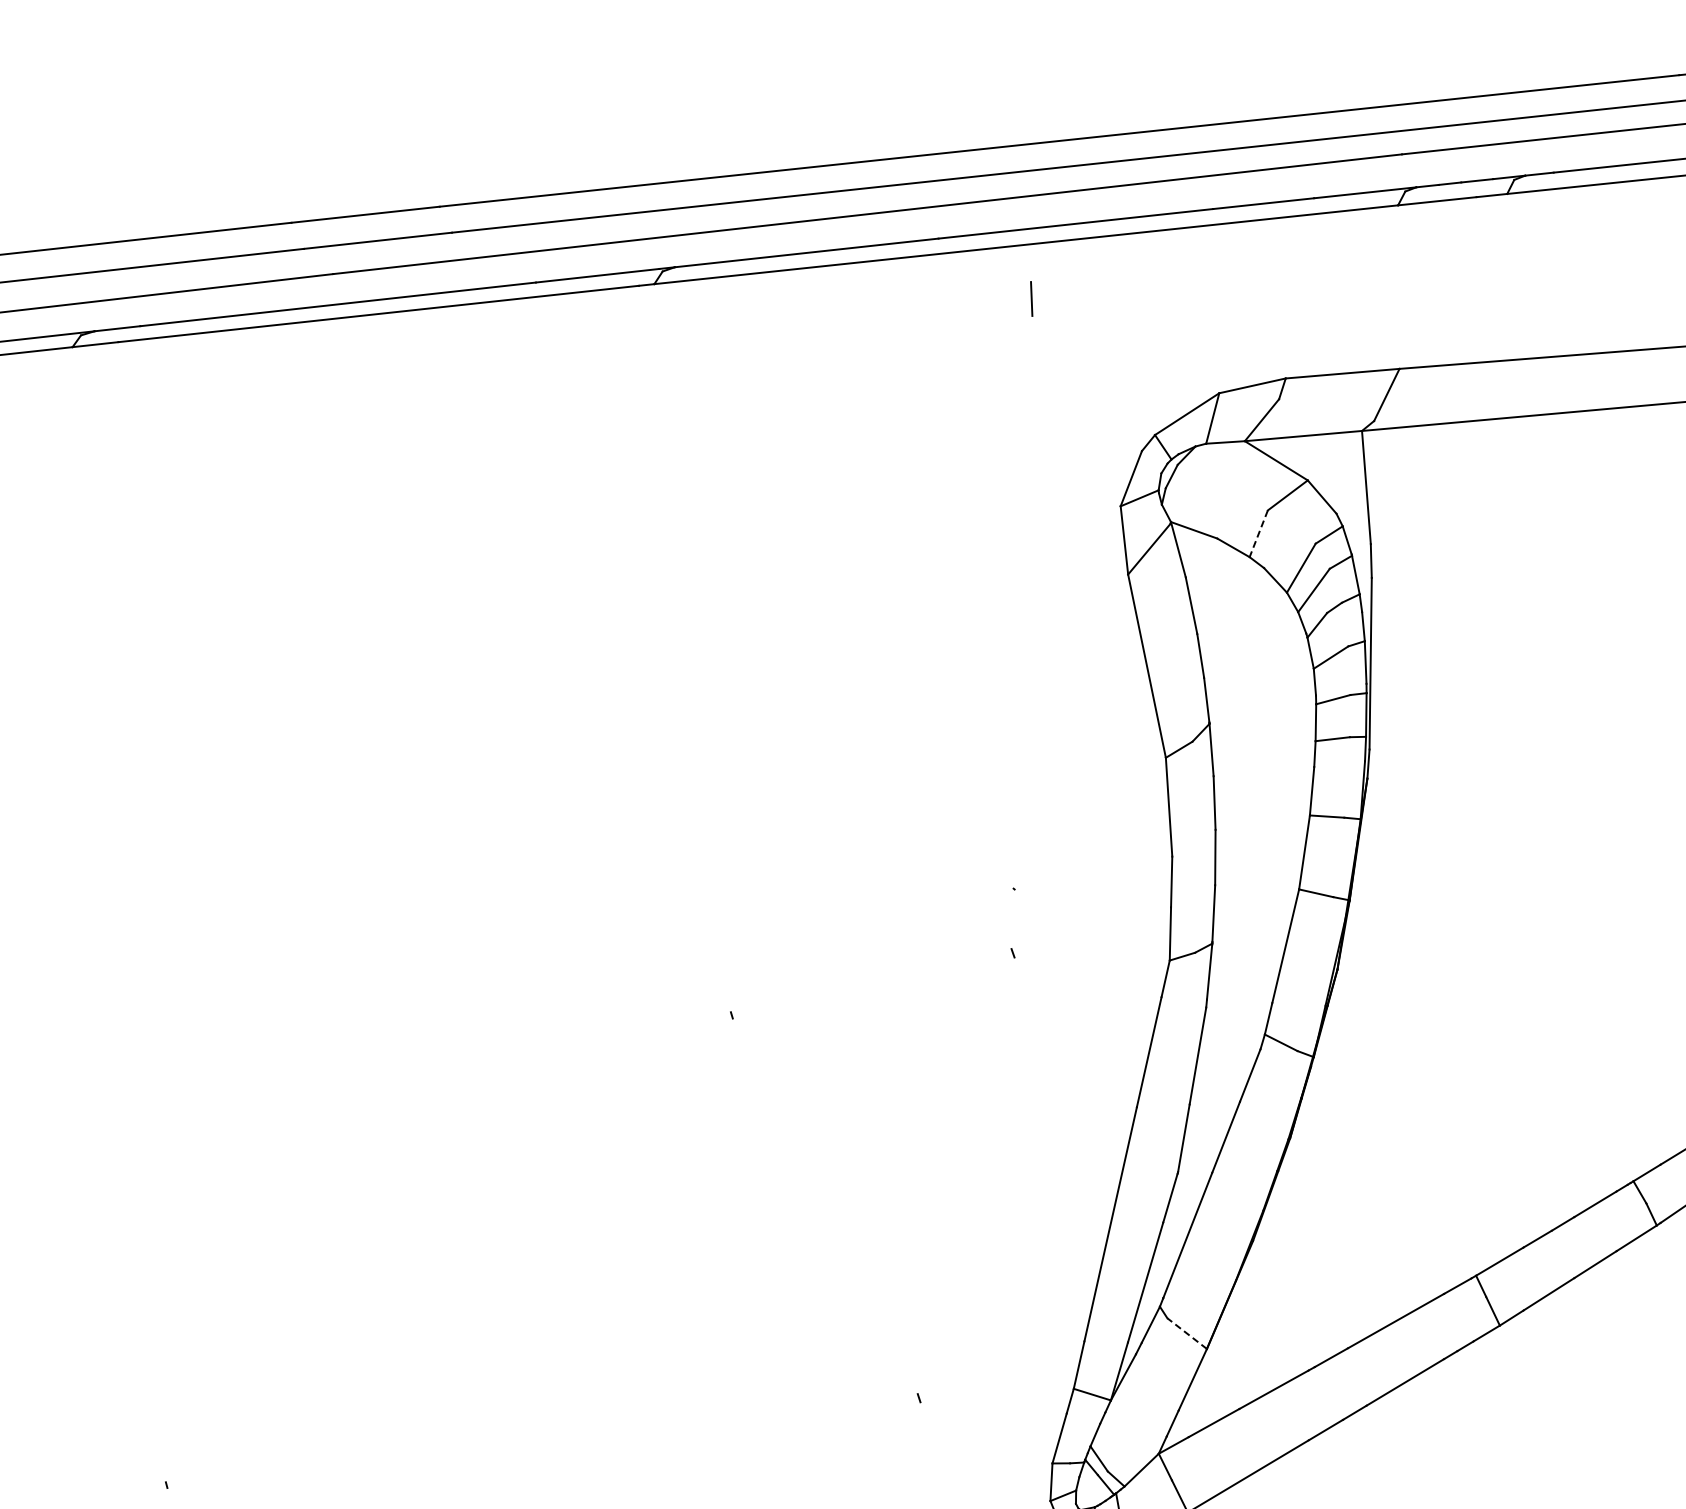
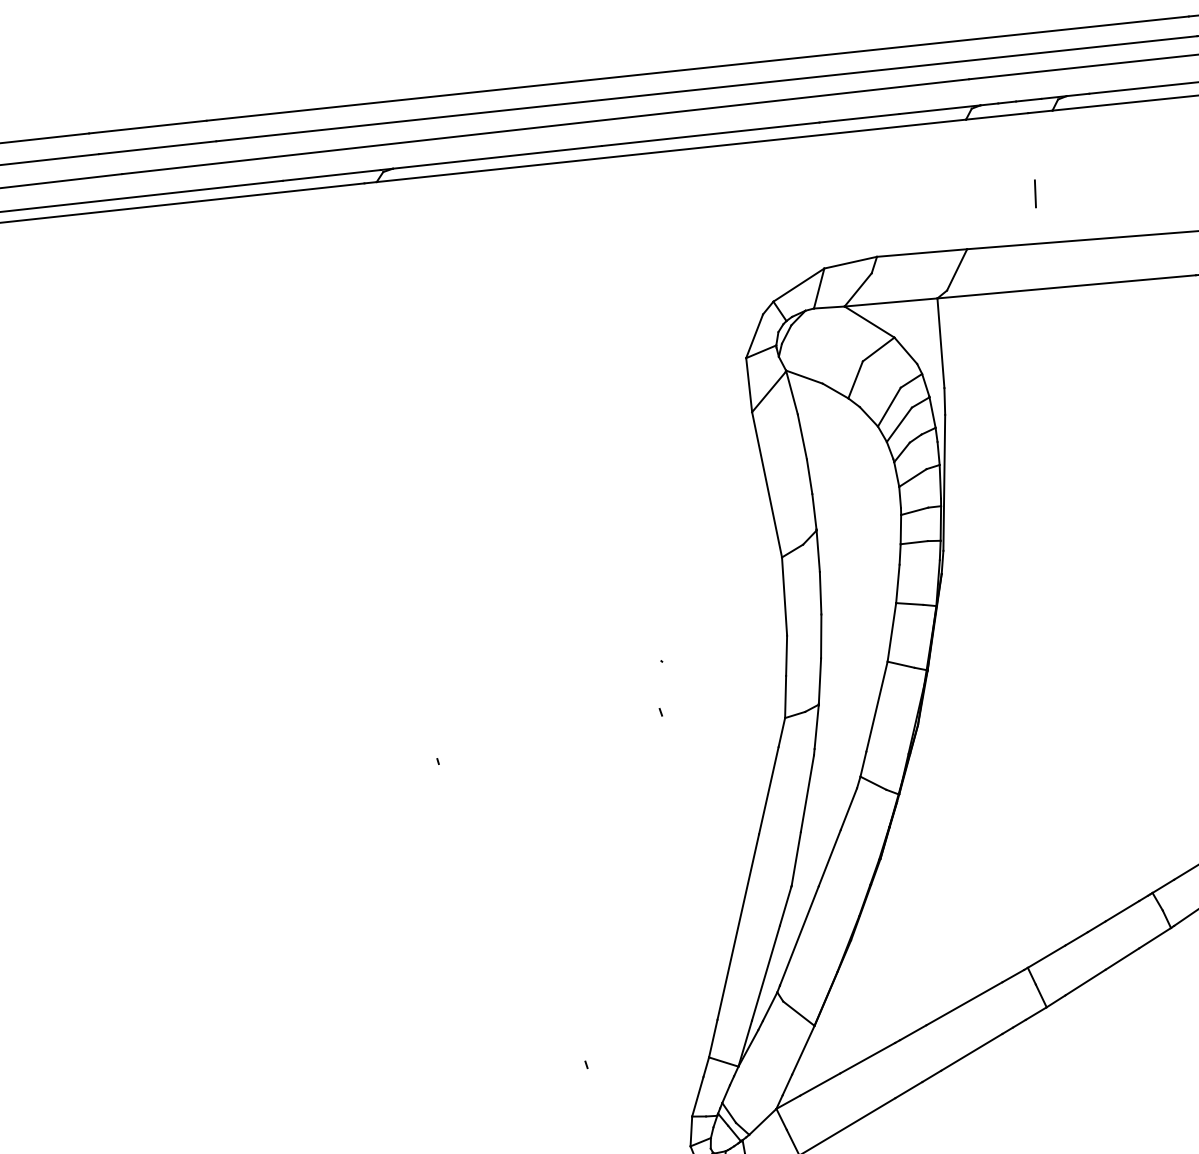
line: (1031, 298) -> (1035, 193), moved
line: (1258, 534) -> (855, 380), dashed -> solid
line: (1186, 1333) -> (798, 1013), dashed -> solid

